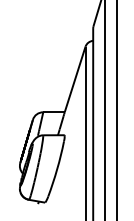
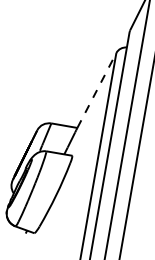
line: (75, 79) -> (97, 90), solid -> dashed

